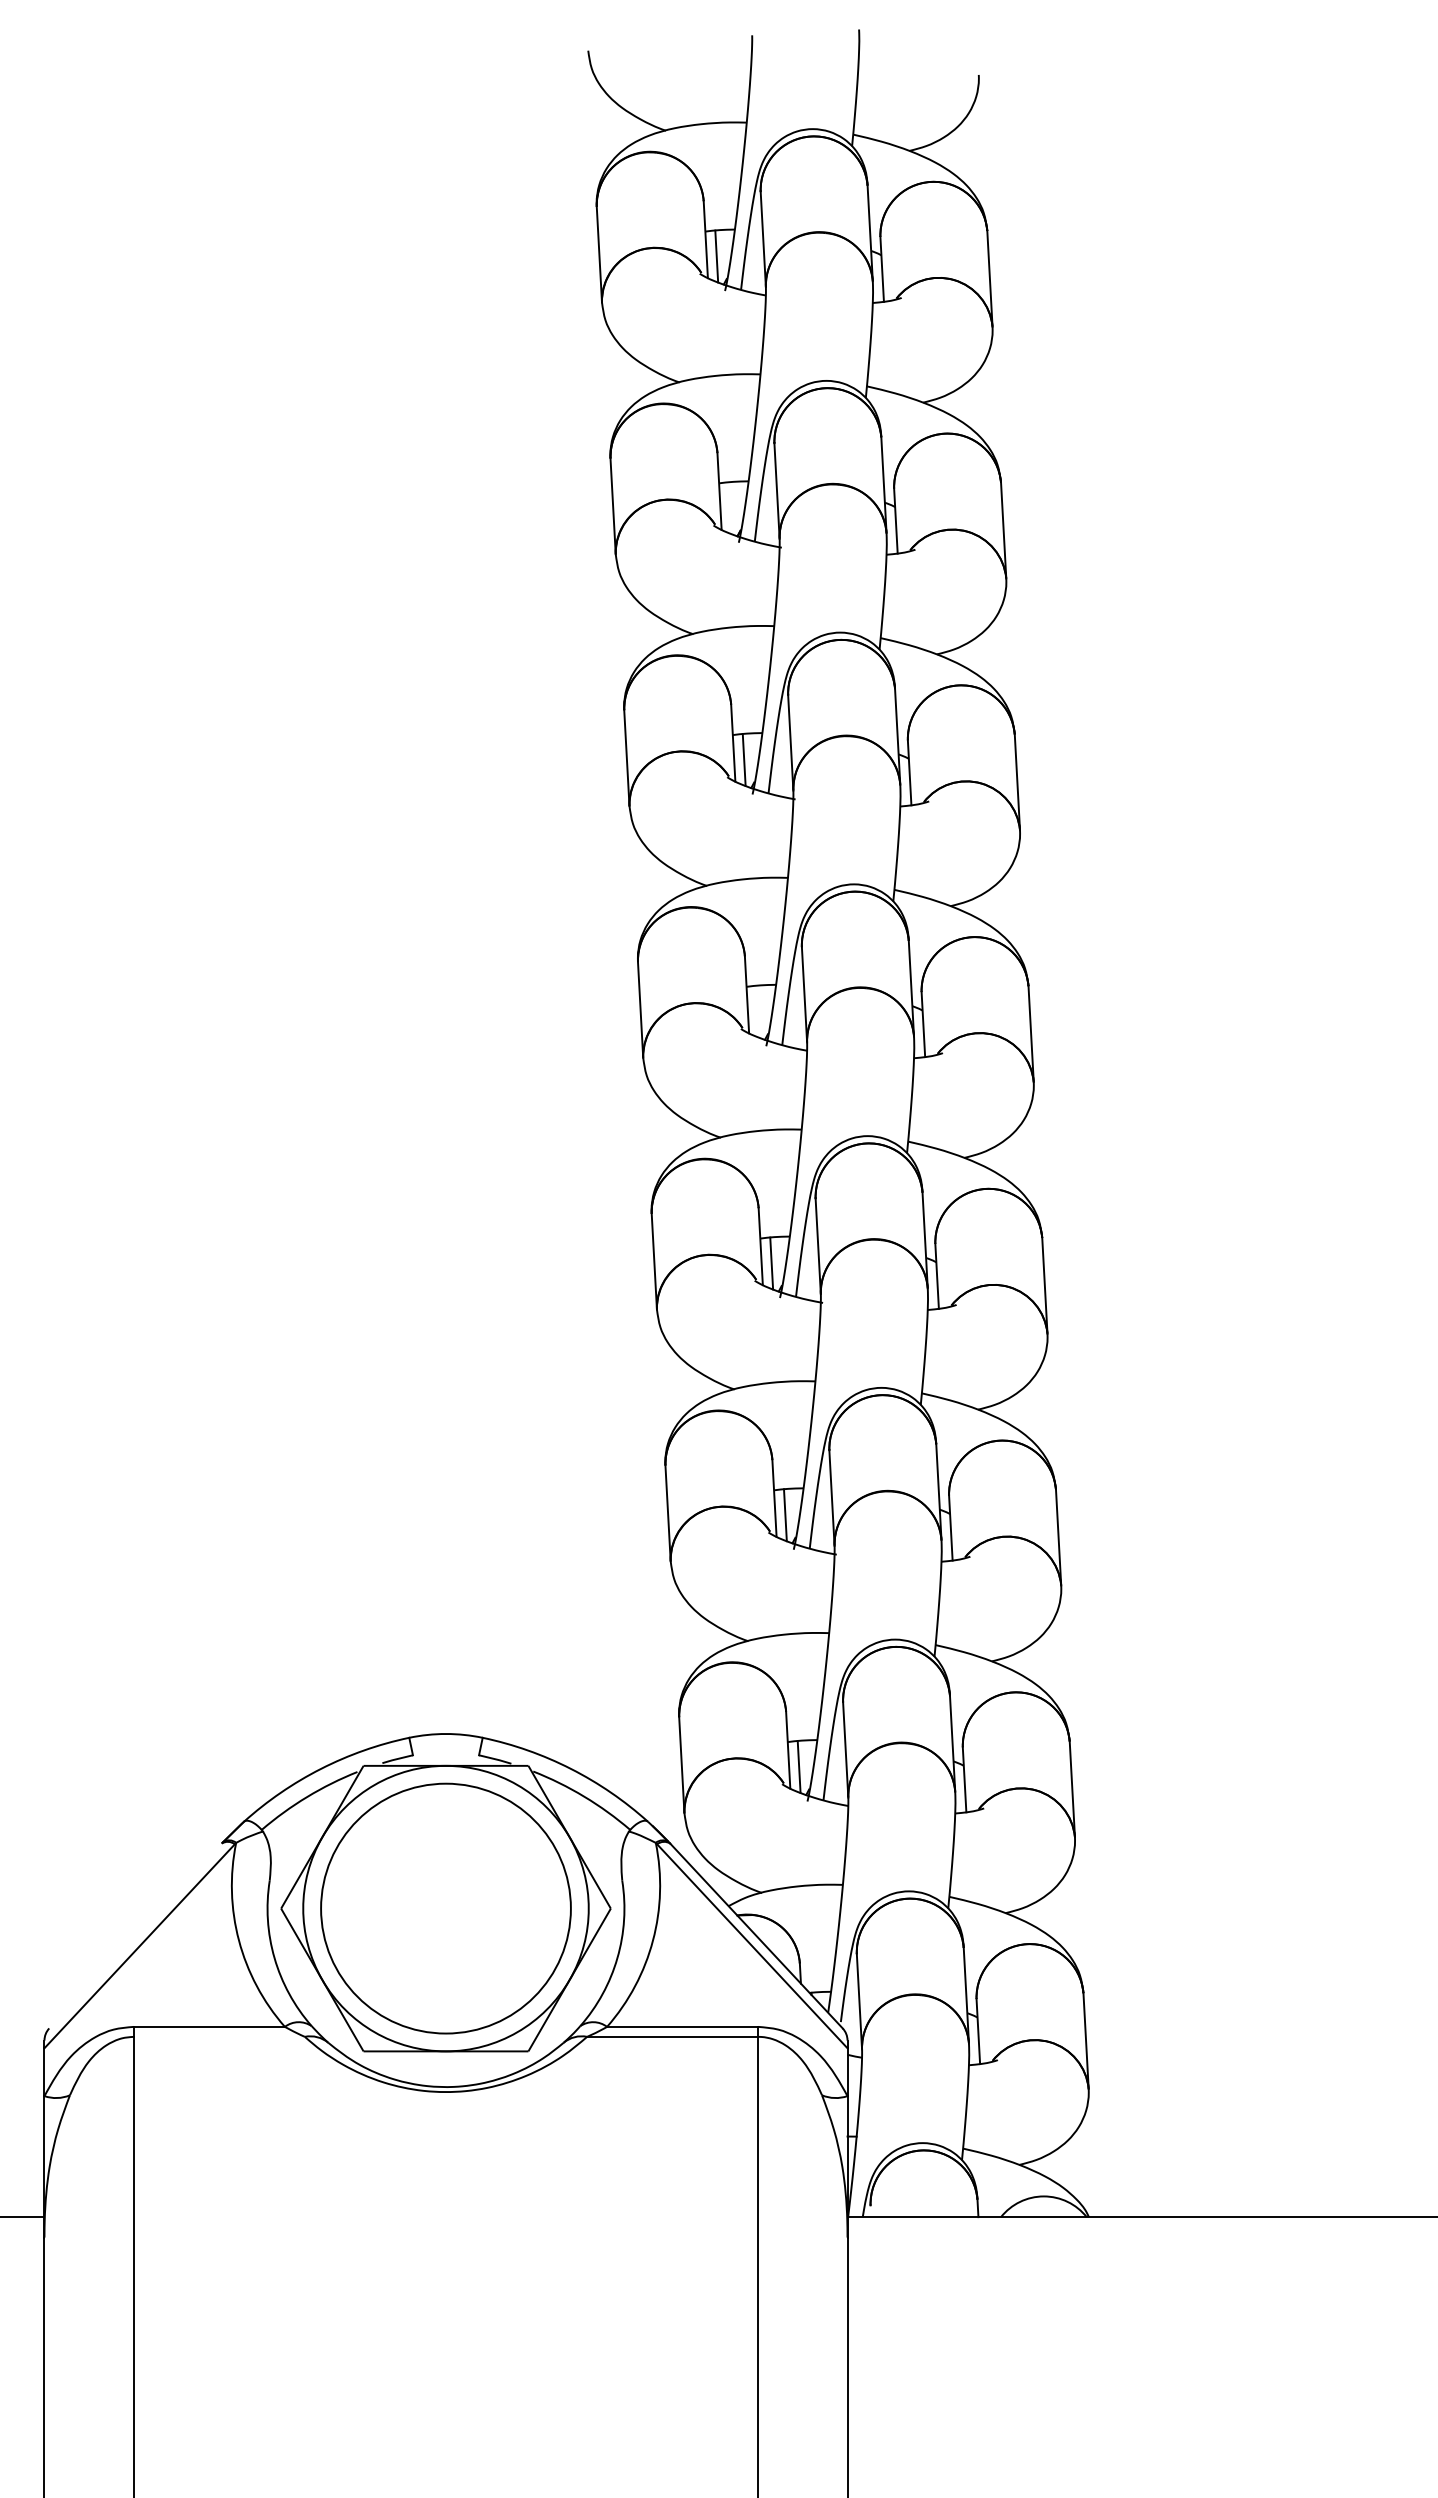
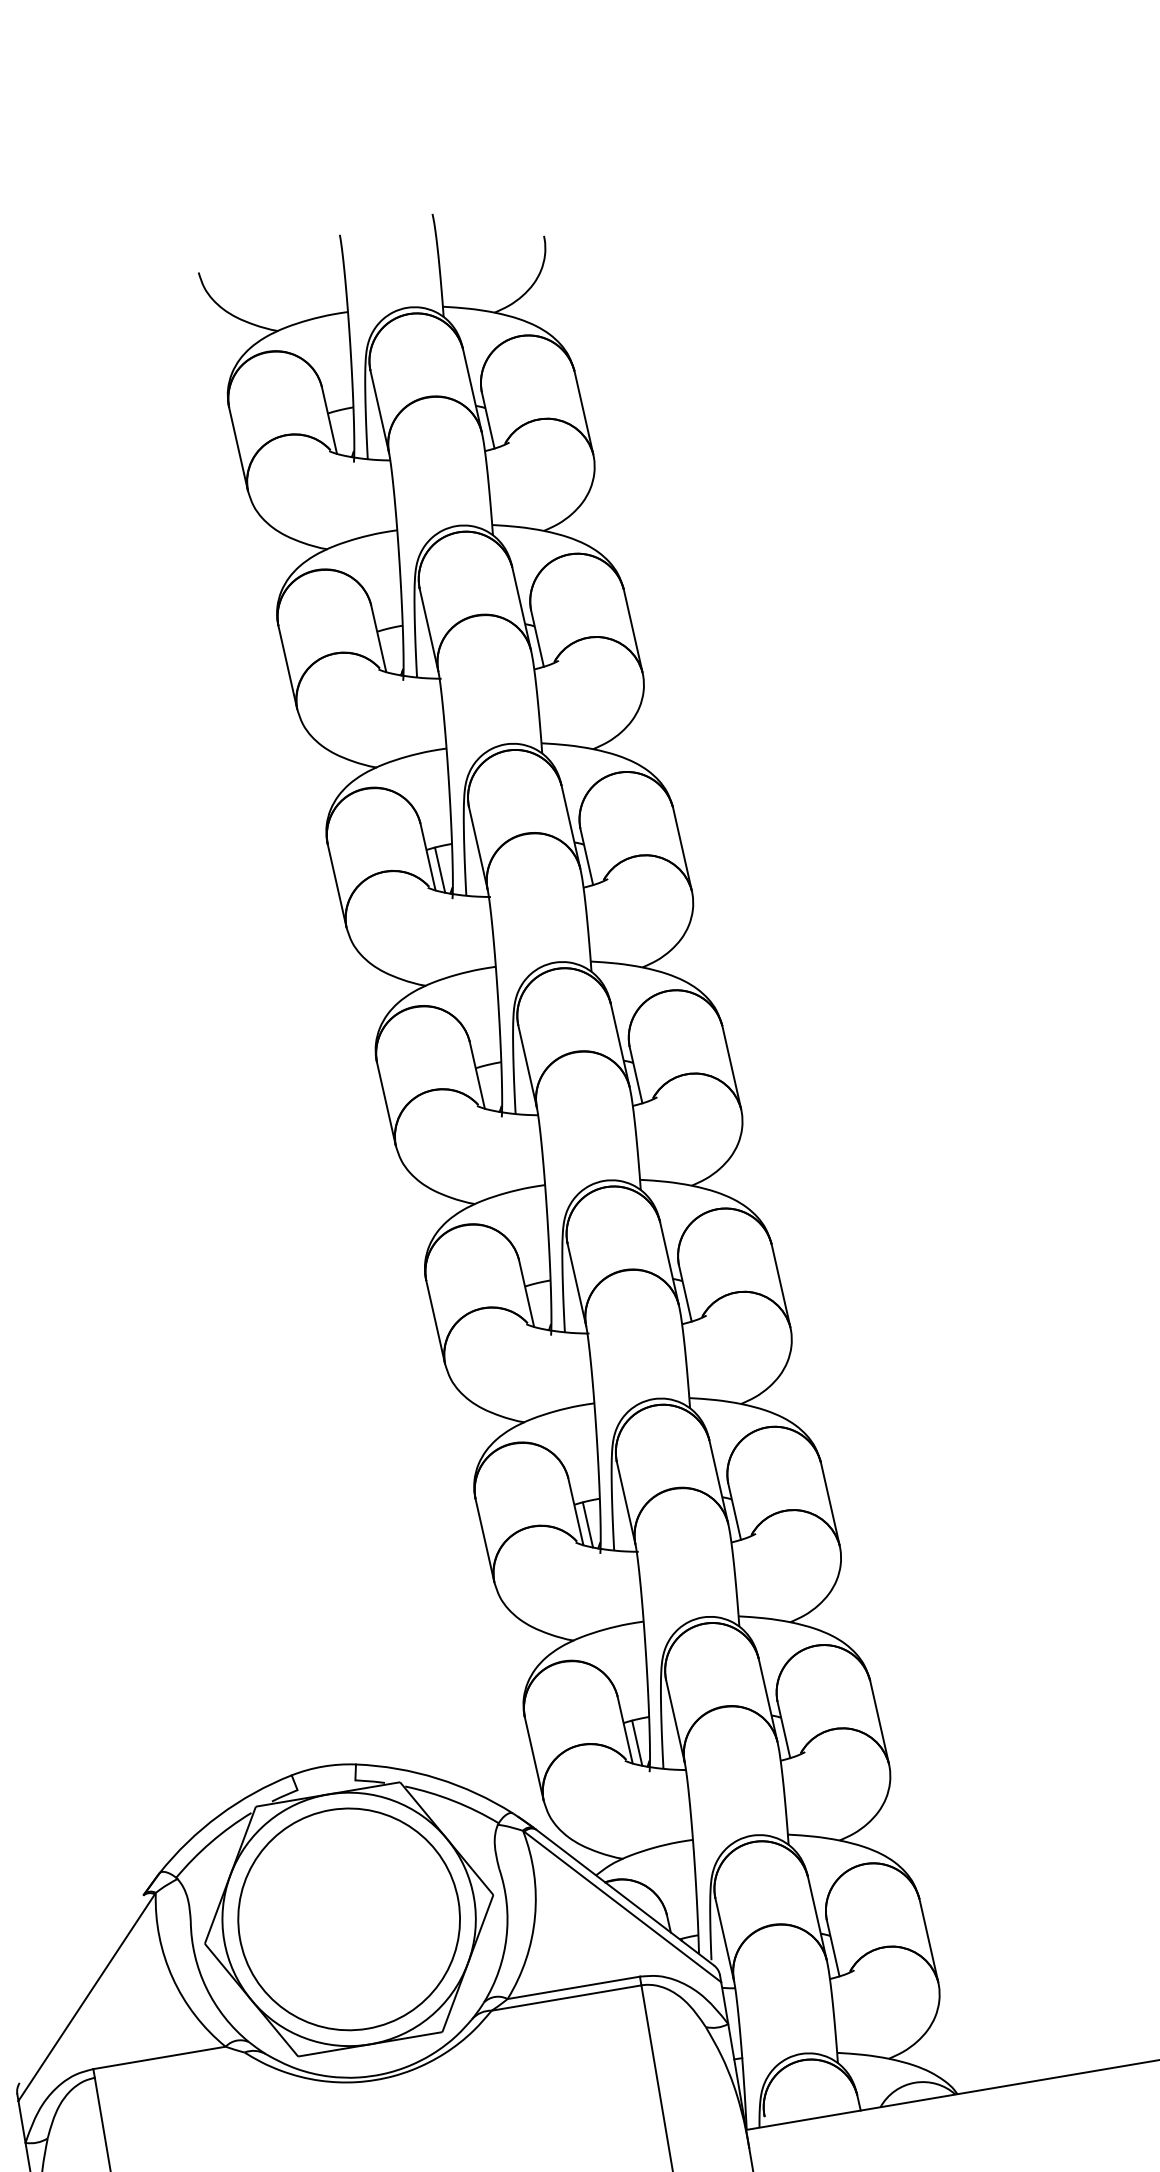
line: (716, 256) -> (341, 433), removed
line: (771, 1263) -> (538, 1306), removed

